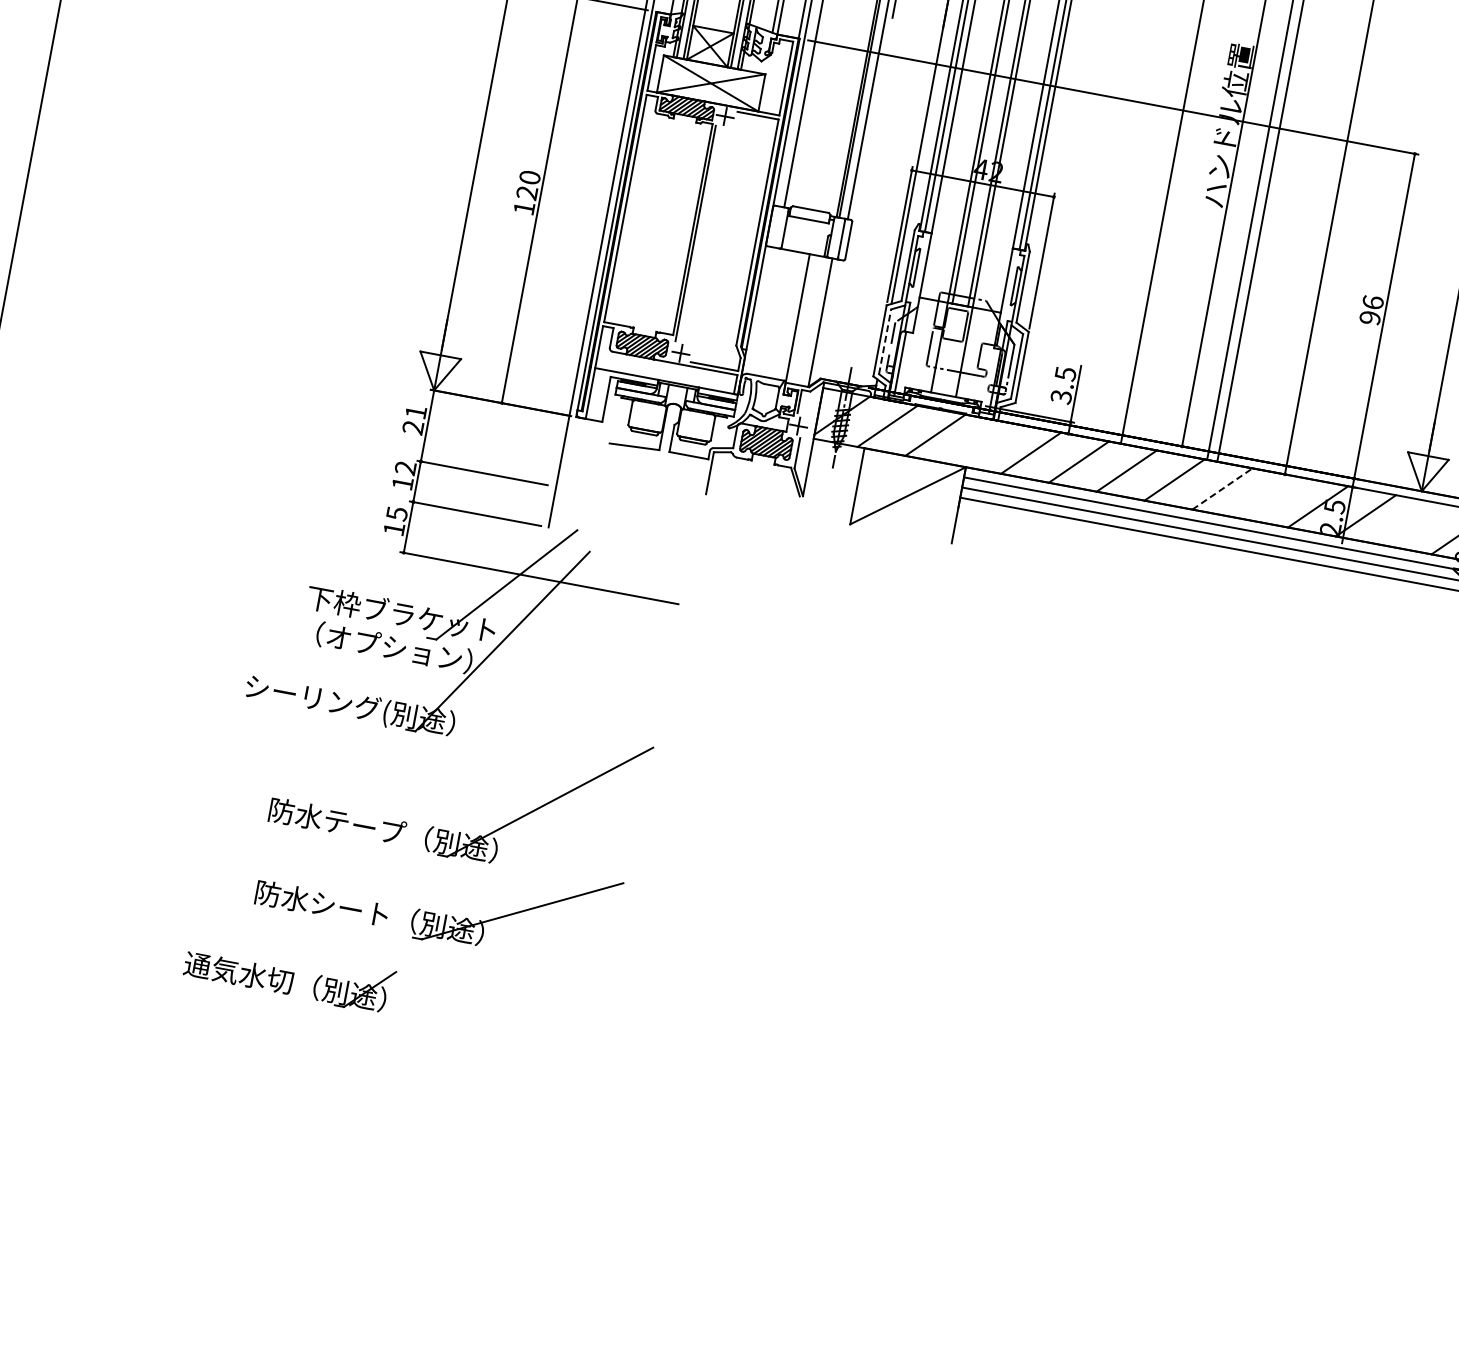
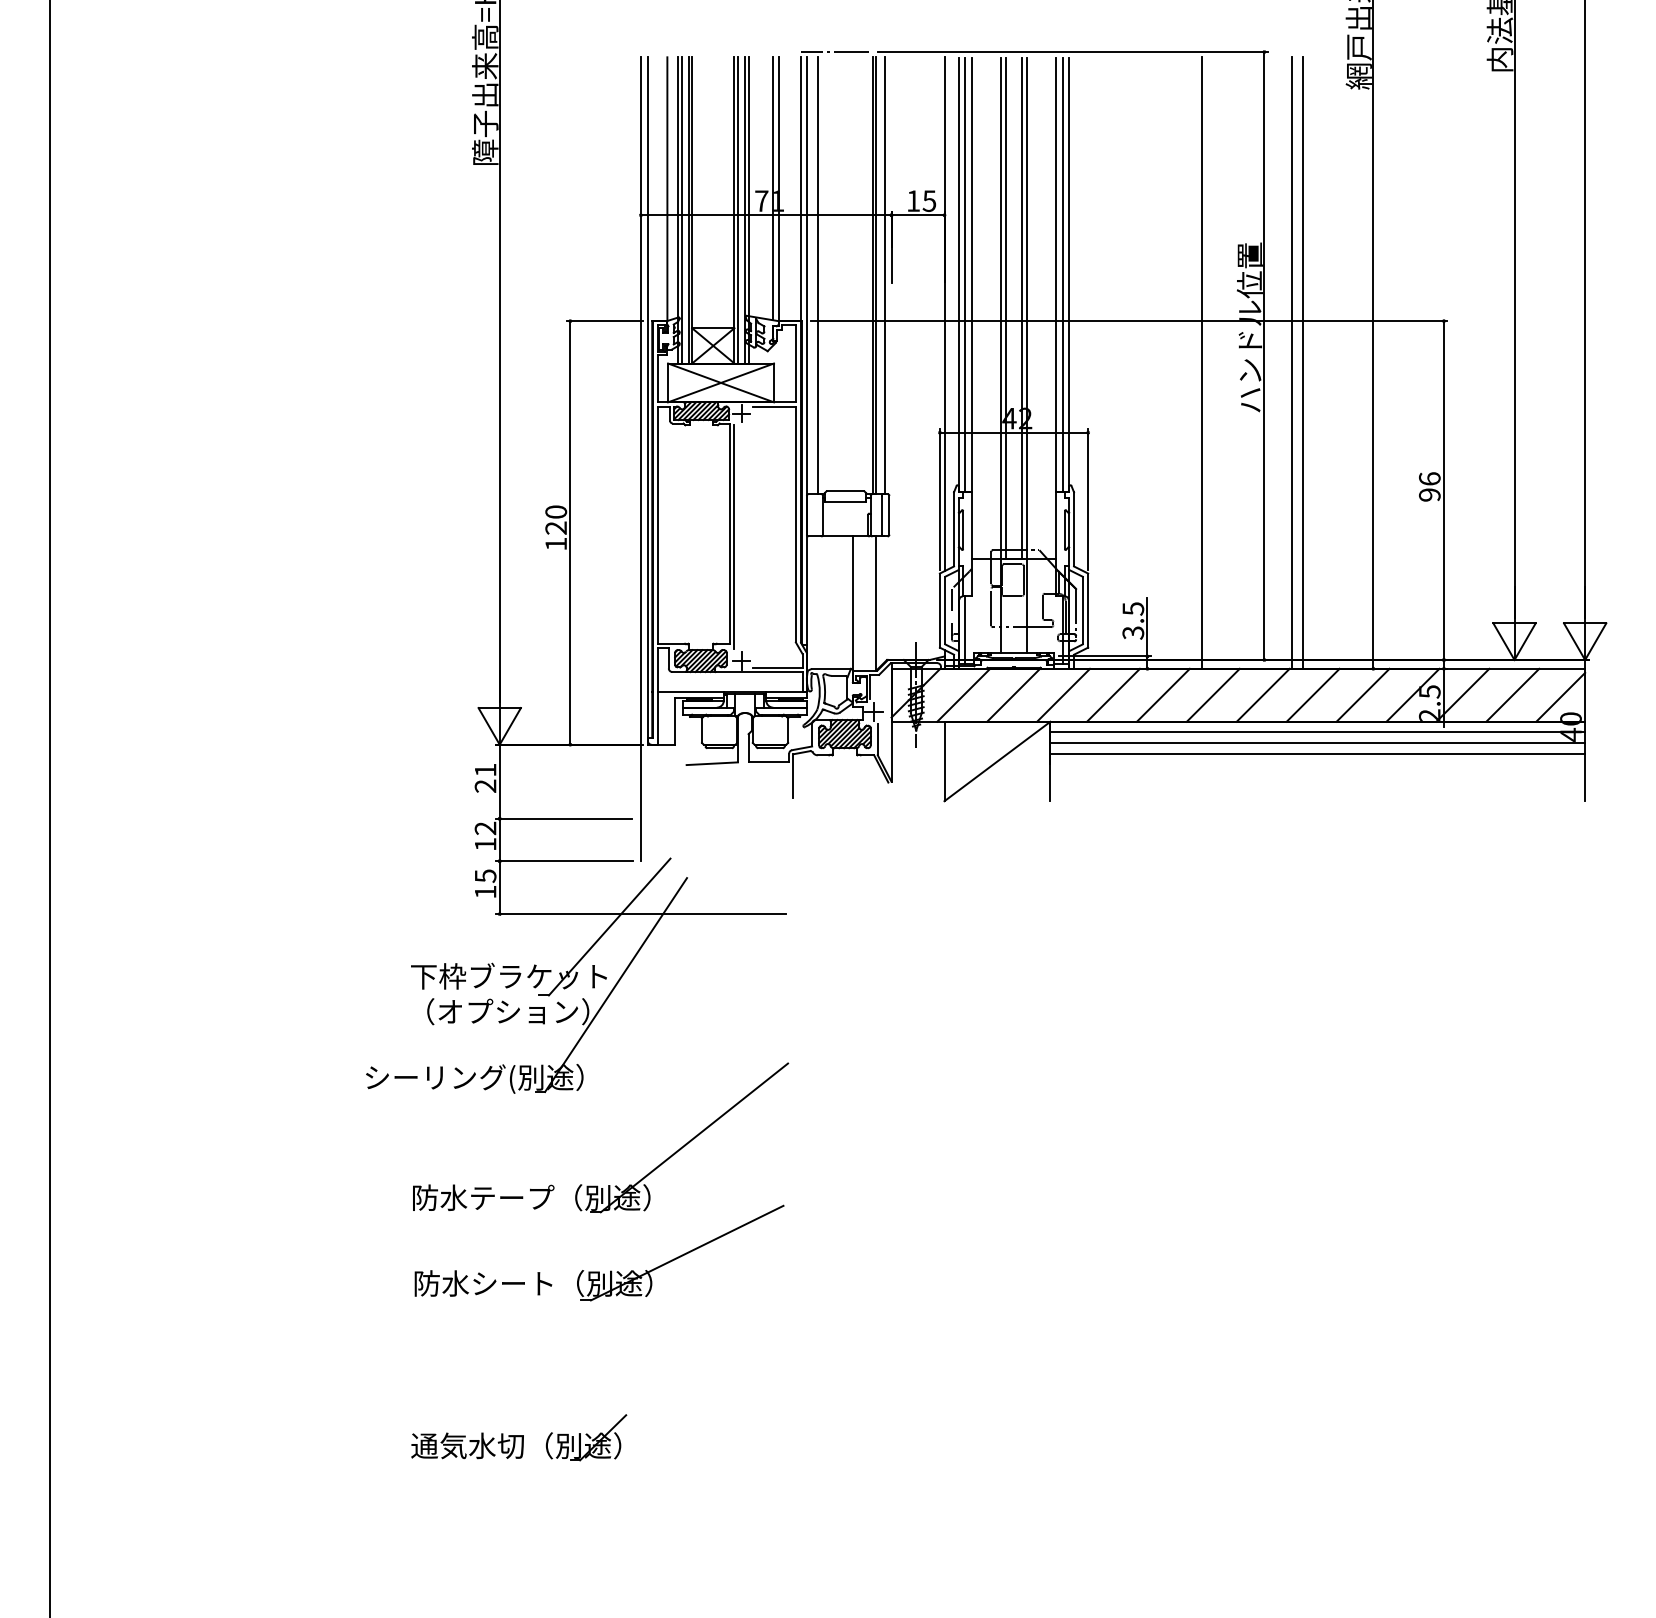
line: (885, 341) -> (945, 610), dashed -> solid
line: (983, 443) -> (1063, 694), added
line: (1222, 488) -> (1313, 694), dashed -> solid
line: (1269, 497) -> (1362, 694), added
line: (1413, 523) -> (1512, 694), added
part: (289, 974) -> (519, 1437), moved

